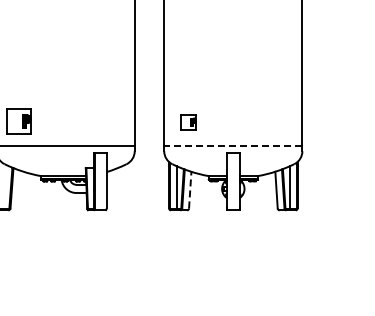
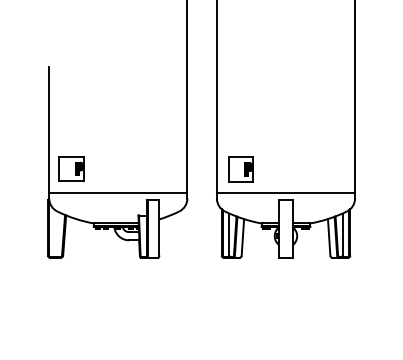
part: (187, 122) -> (240, 169), size x1.67
line: (232, 146) -> (285, 193), dashed -> solid
line: (189, 189) -> (242, 236), dashed -> solid

